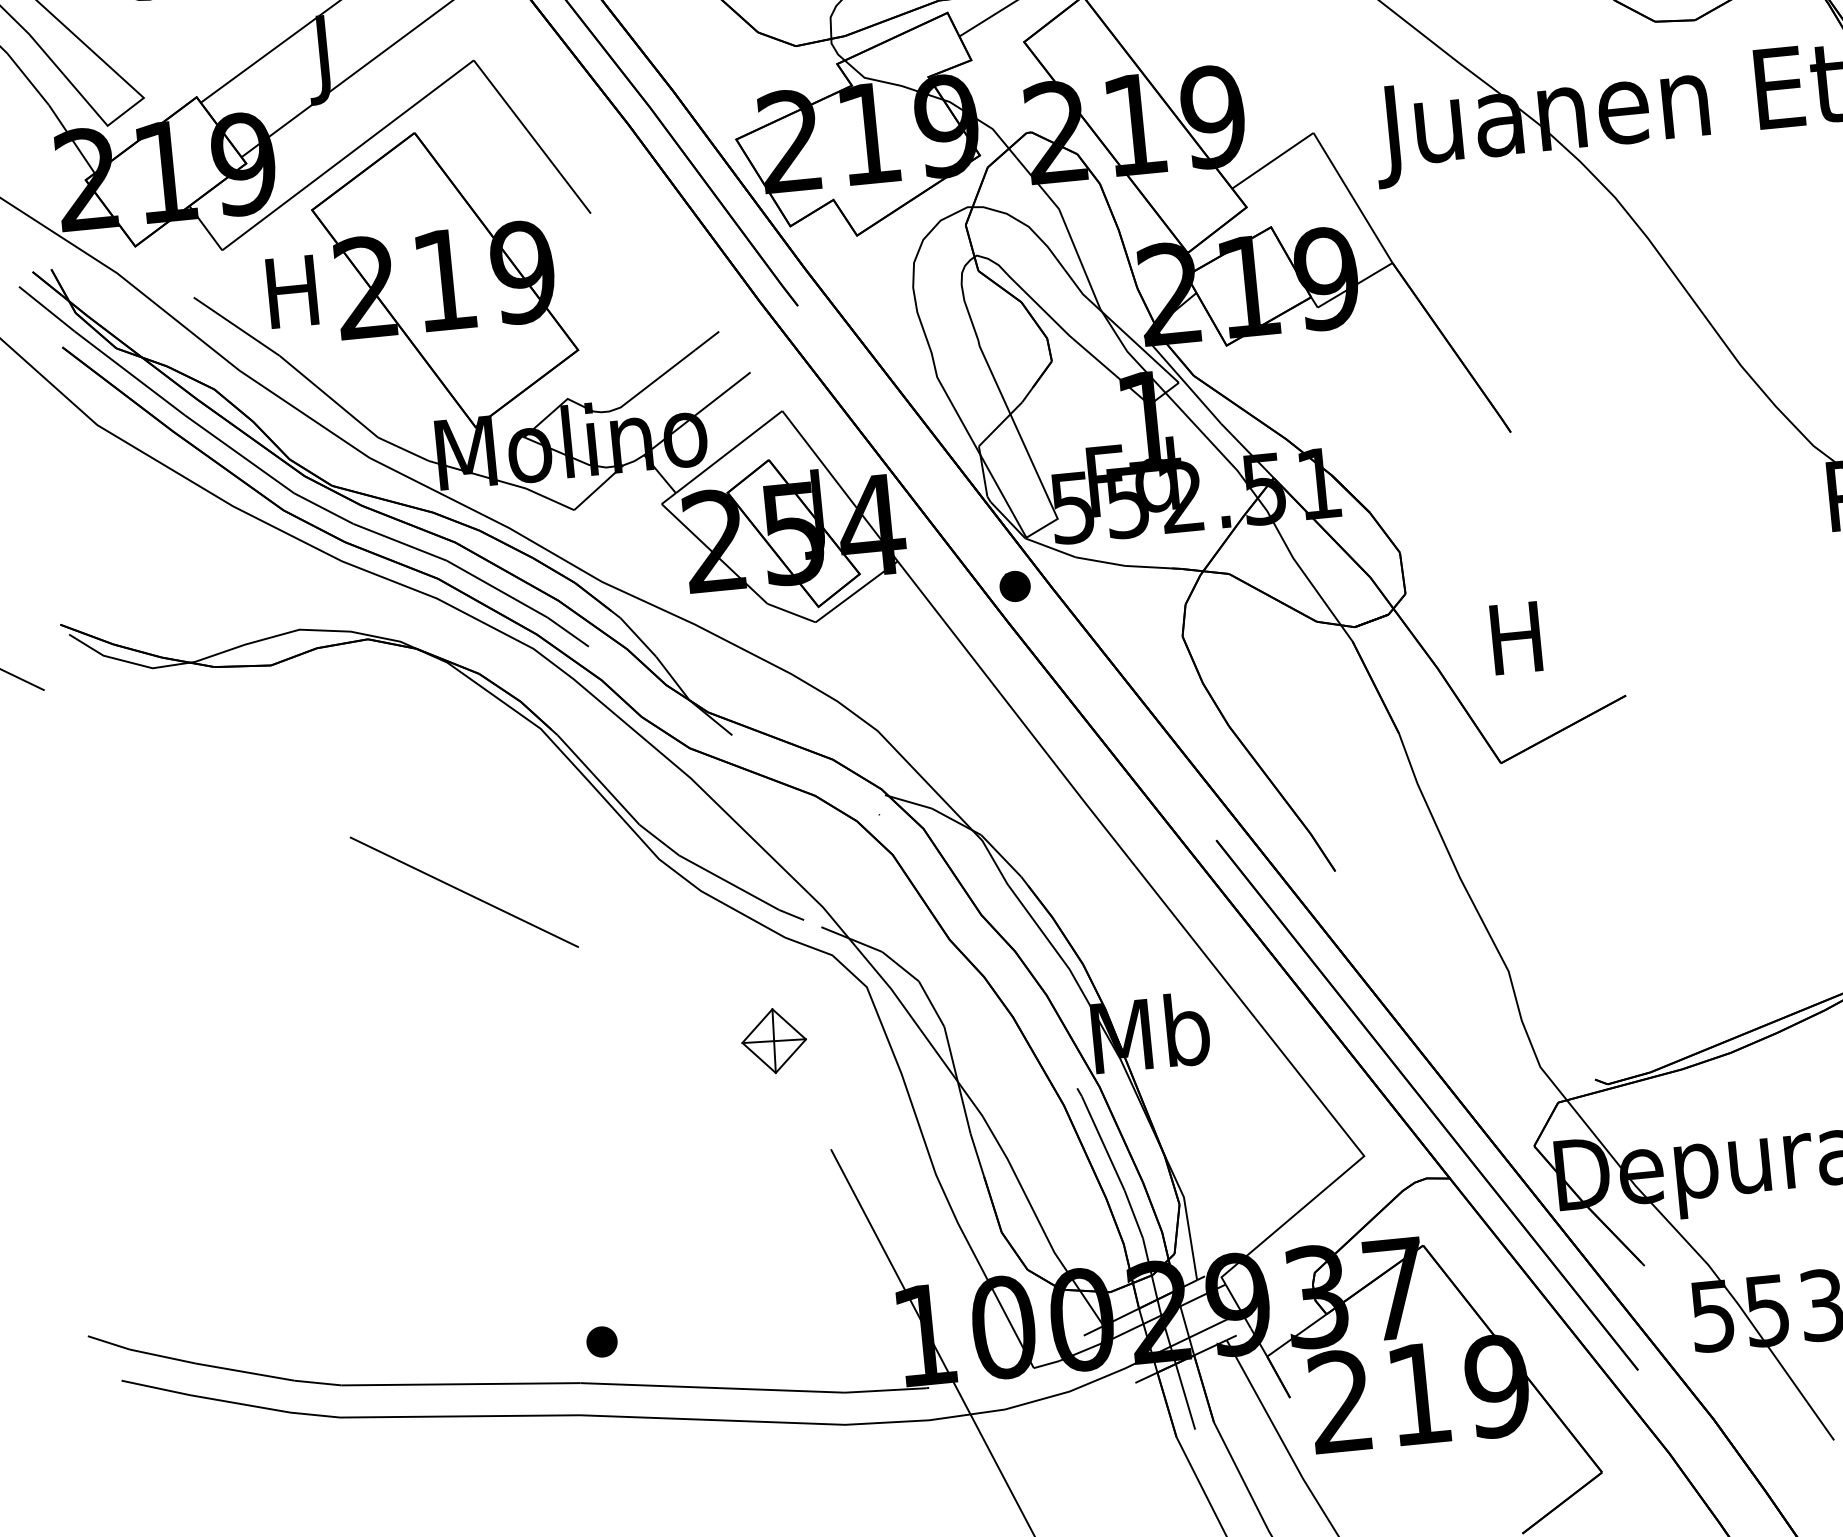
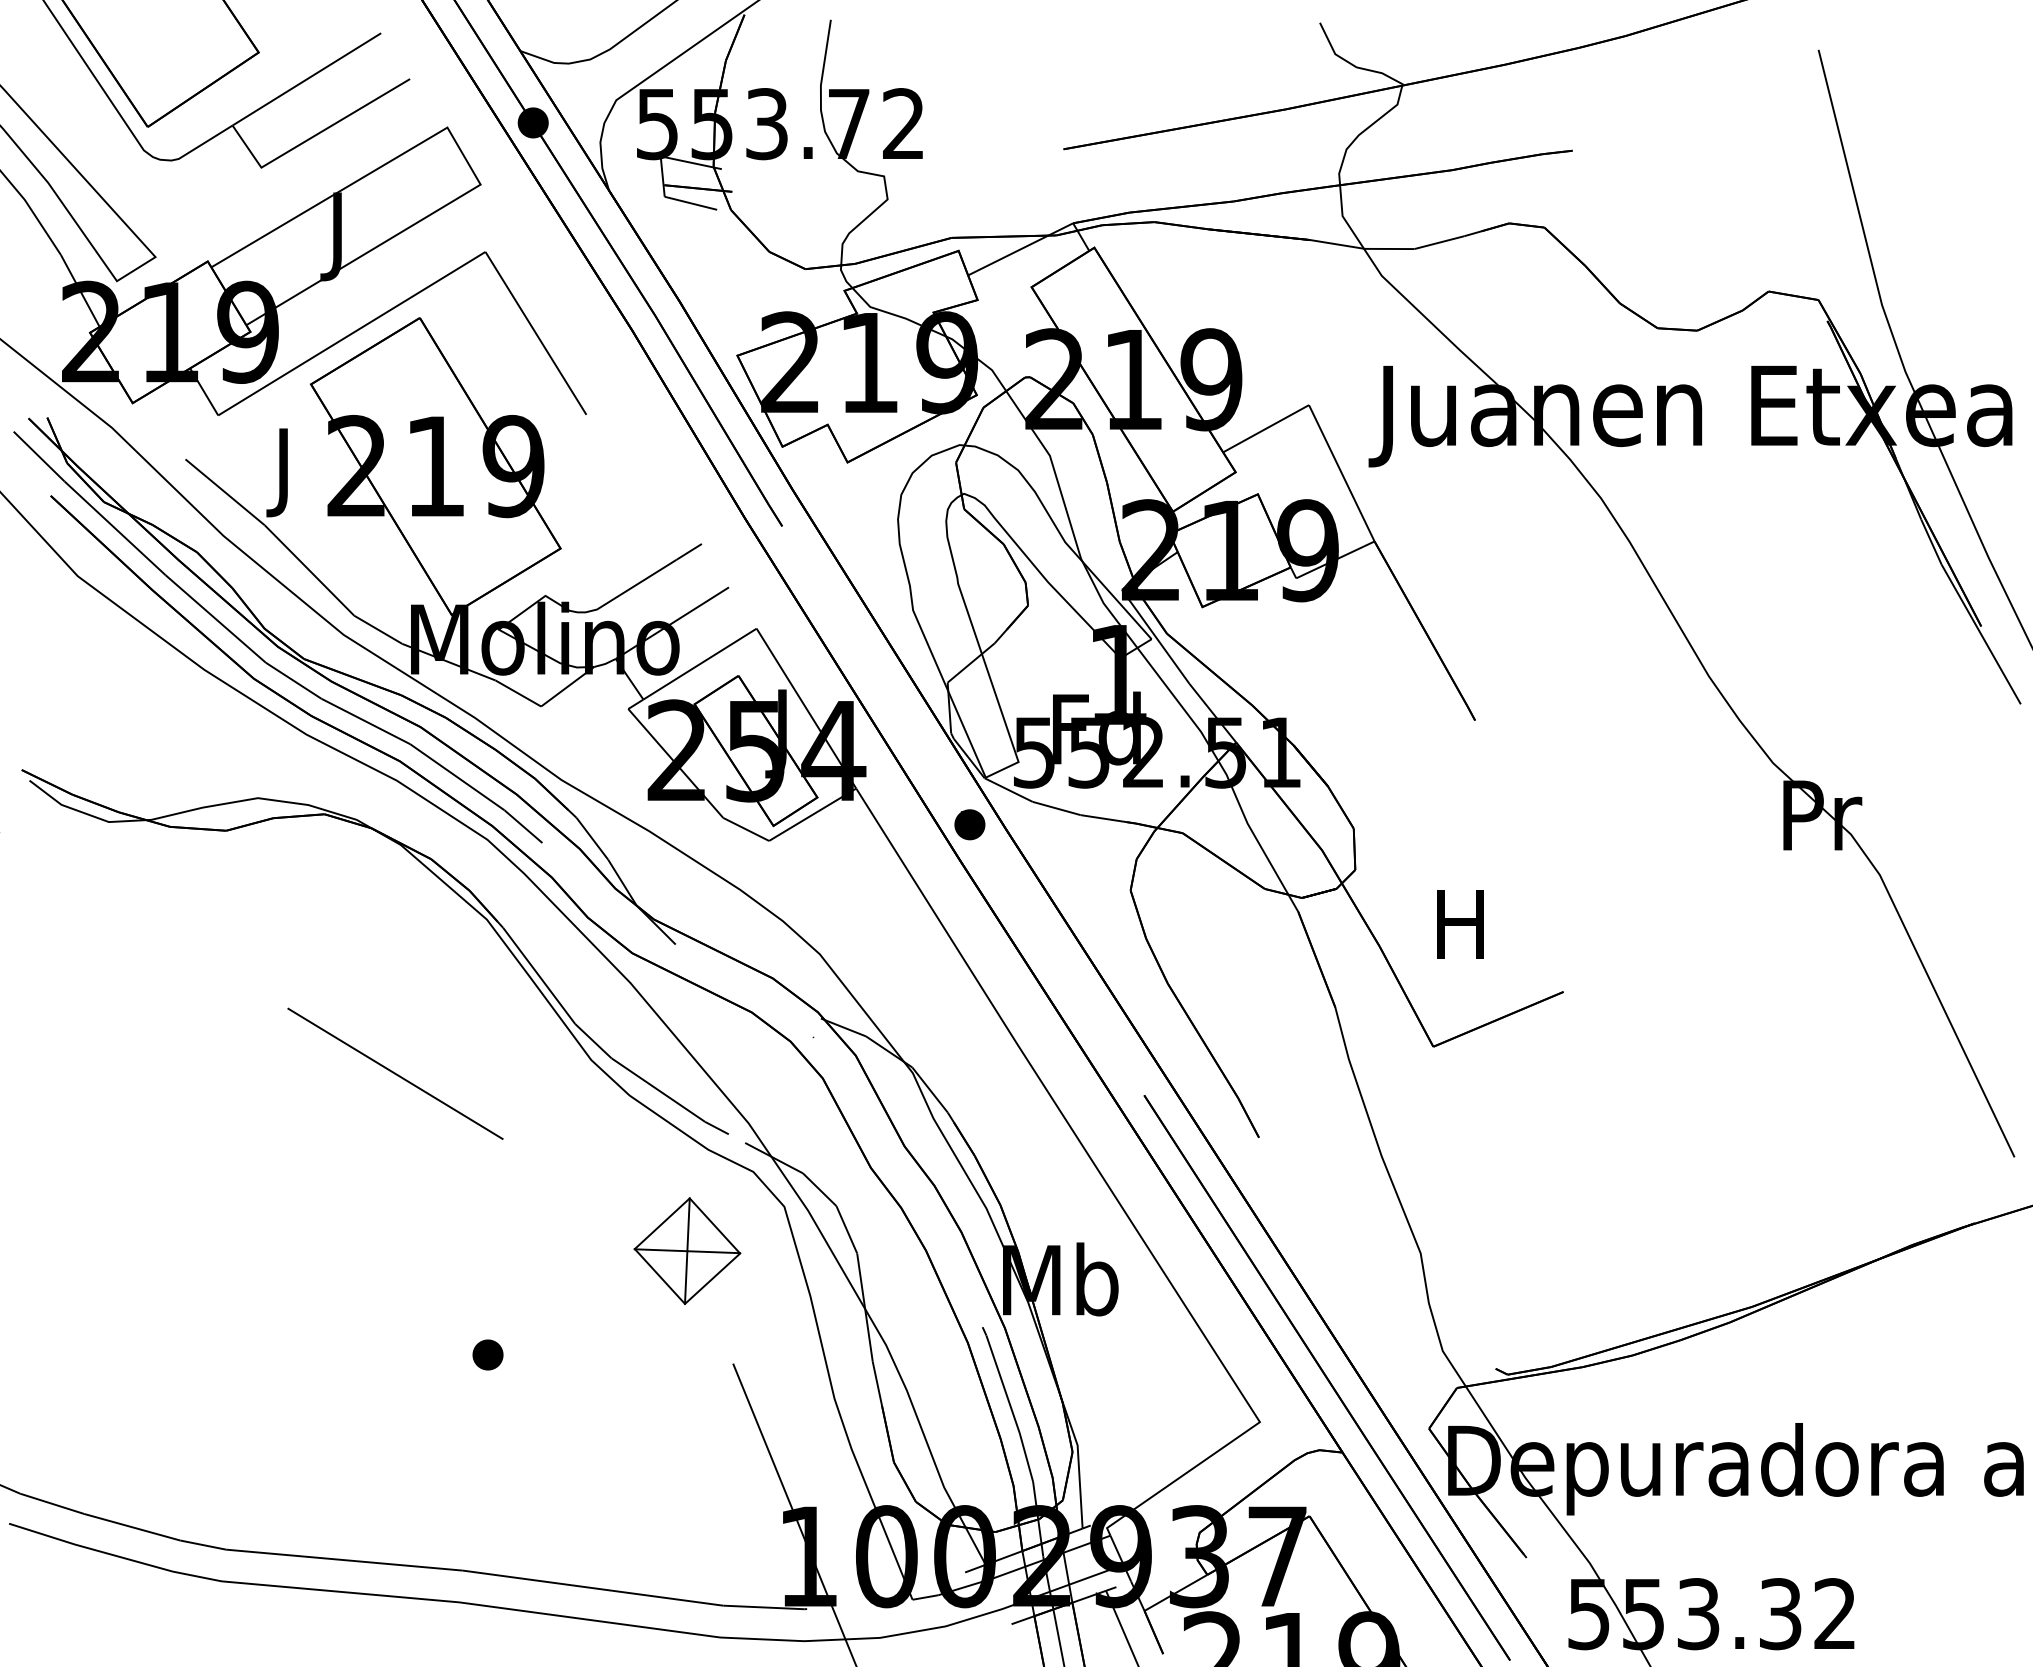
text: (293, 301) -> (283, 472), H -> J
part: (774, 1040) -> (687, 1250), size x1.67
part: (601, 1341) -> (487, 1354), moved

